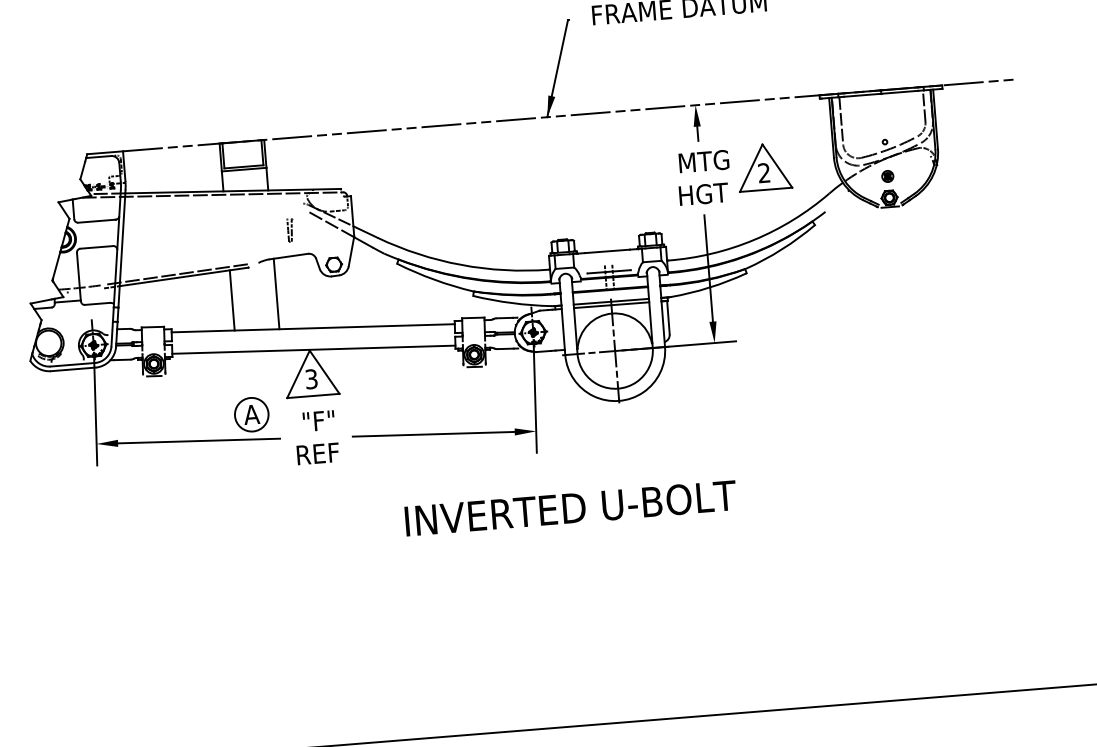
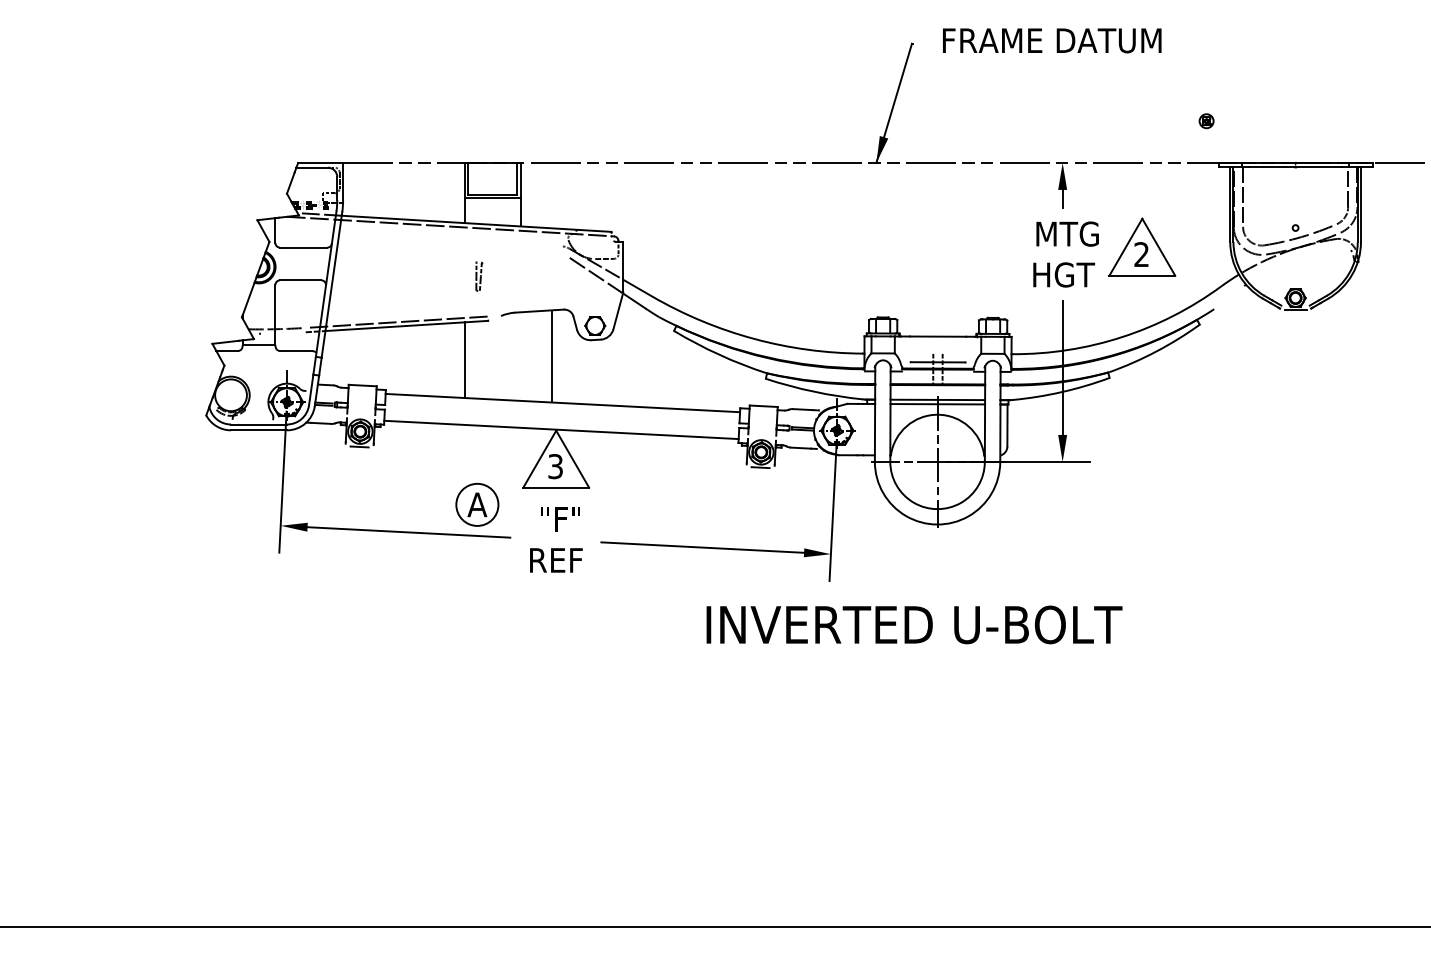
part: (887, 176) -> (1206, 121), moved
part: (290, 230) -> (479, 276), moved
line: (276, 293) -> (551, 356), moved
text: (570, 508) -> (914, 624), moved

